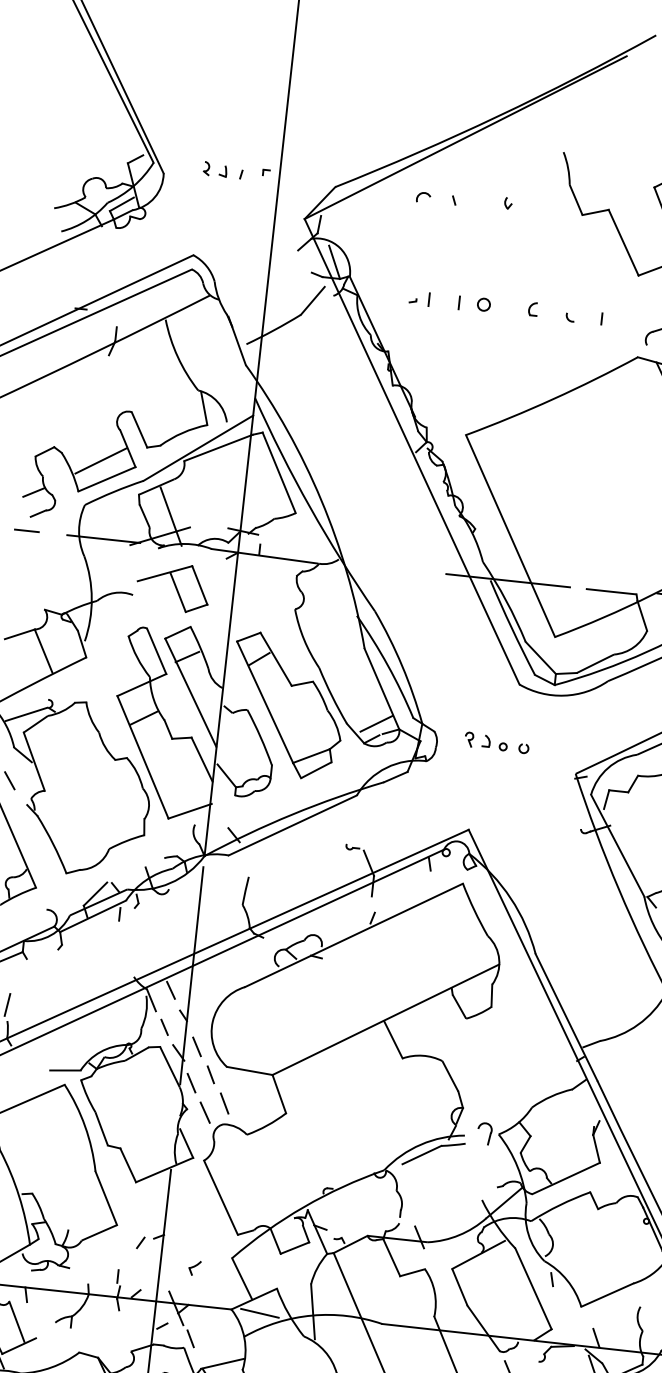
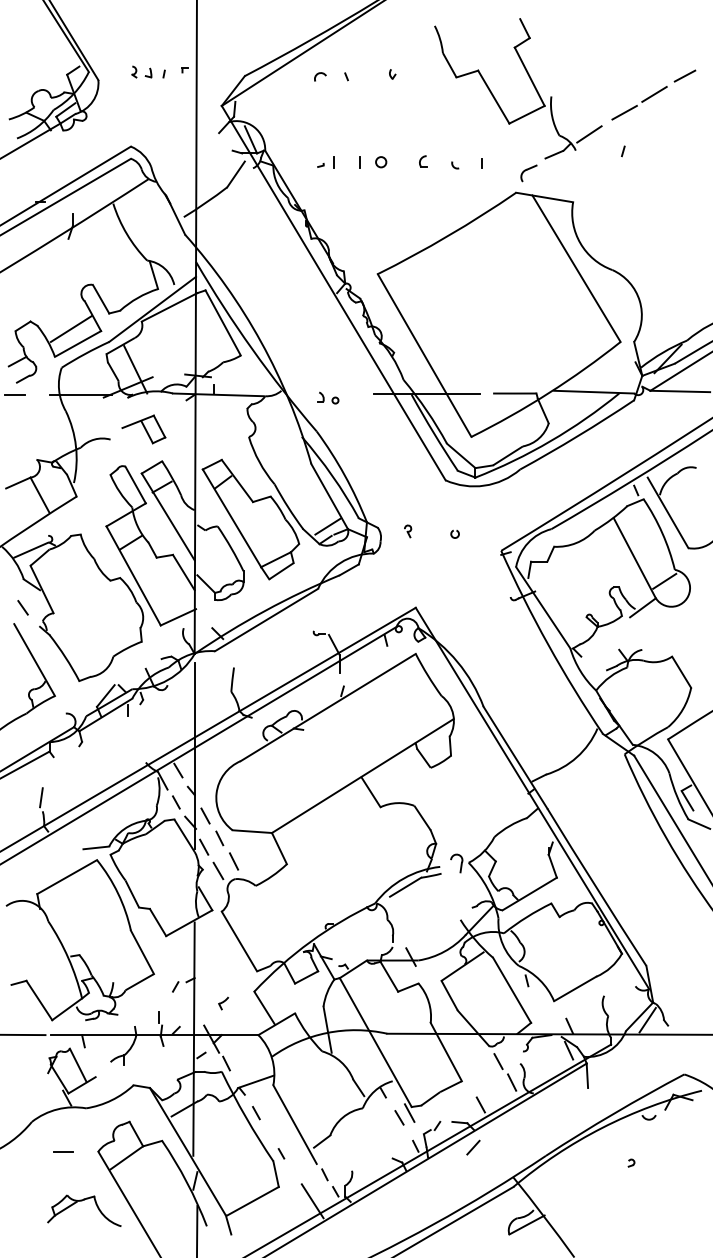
part: (172, 587) -> (143, 429), size x0.7
part: (495, 742) -> (328, 397), moved
line: (259, 1312) -> (282, 1035), removed

